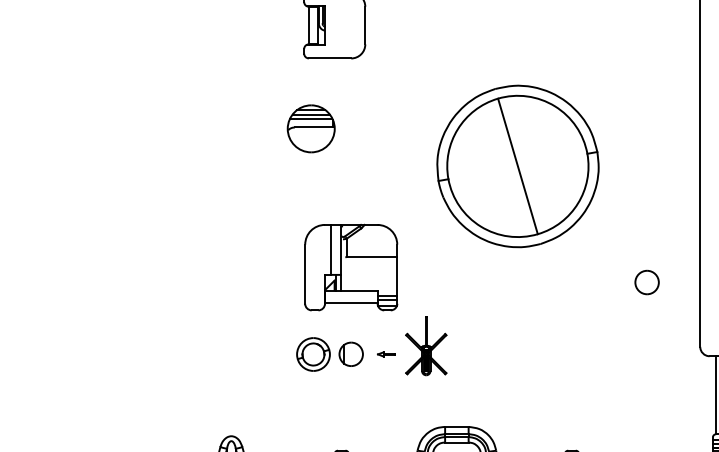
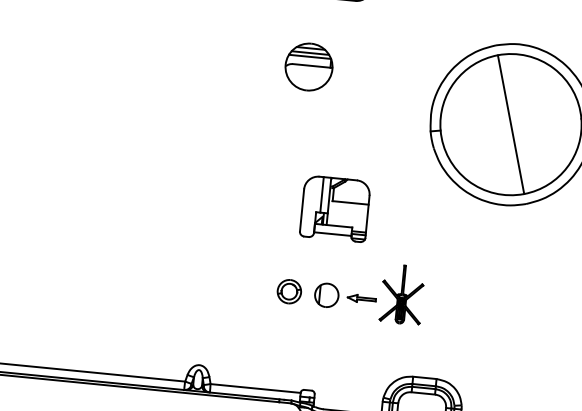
part: (350, 266) -> (334, 207), size x0.71
part: (313, 353) -> (289, 290), size x0.71
part: (386, 354) -> (361, 298), size x1.67

